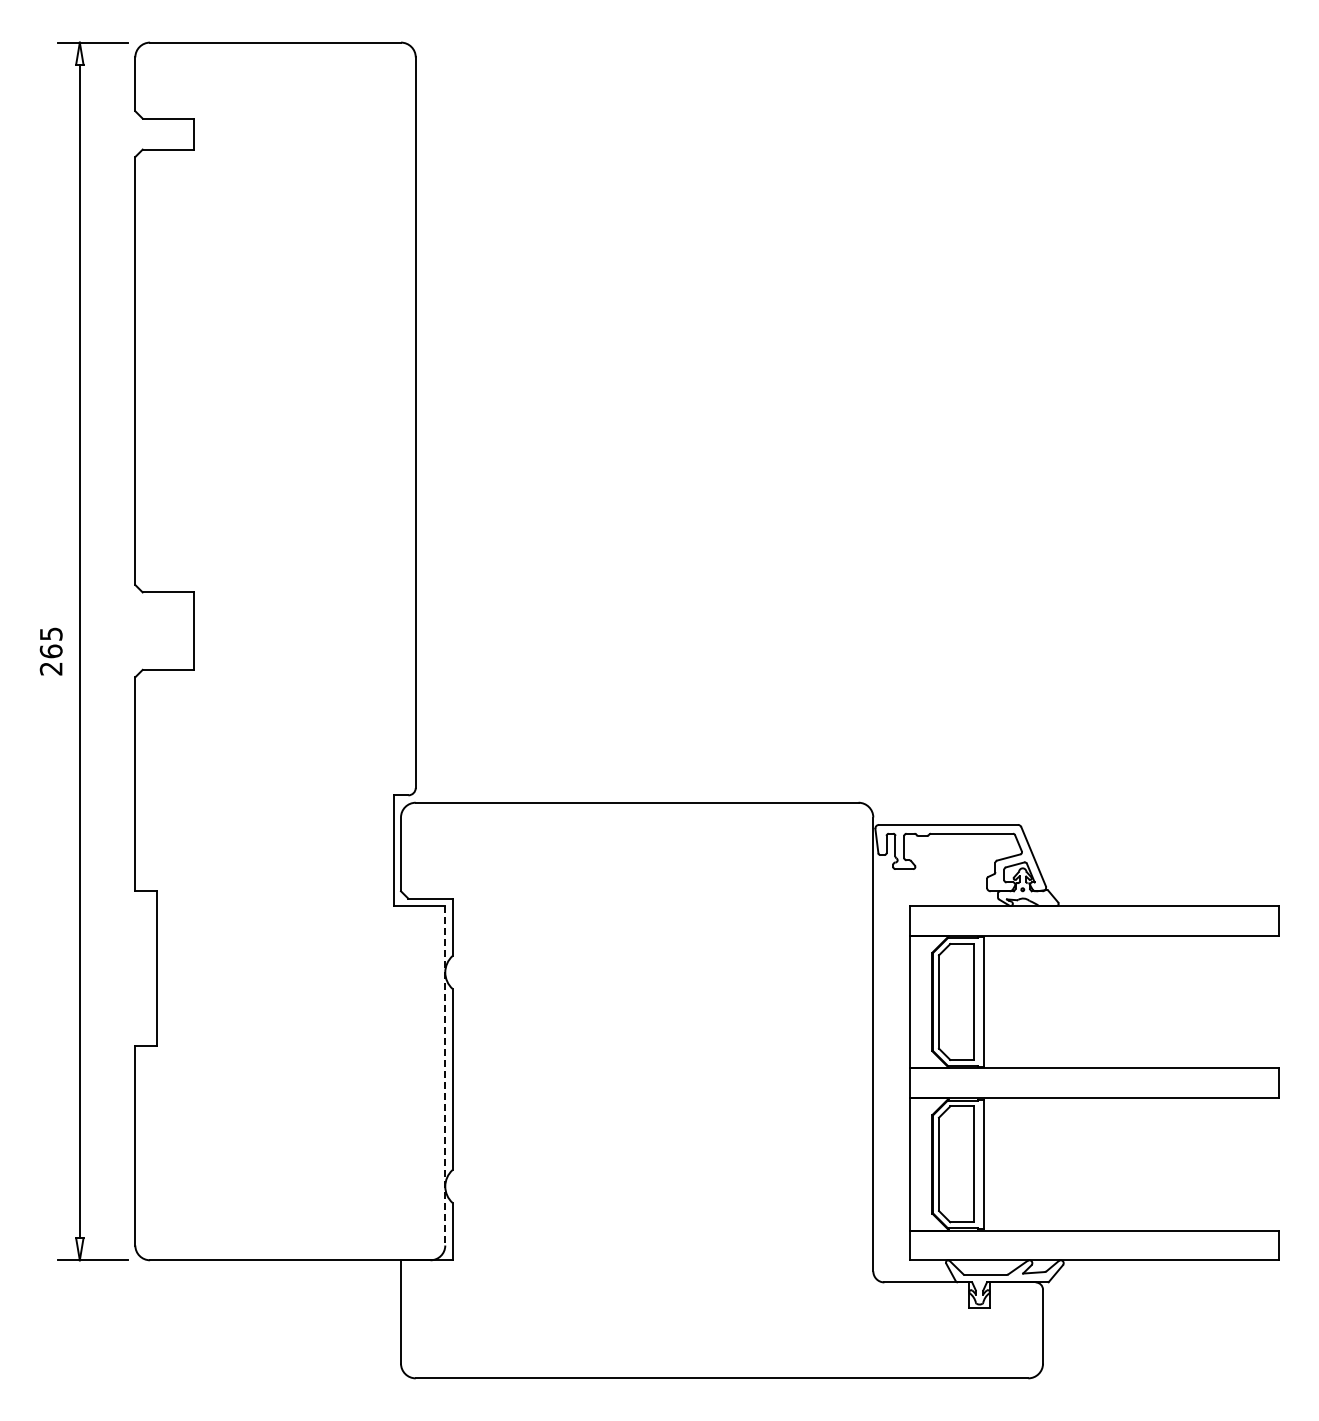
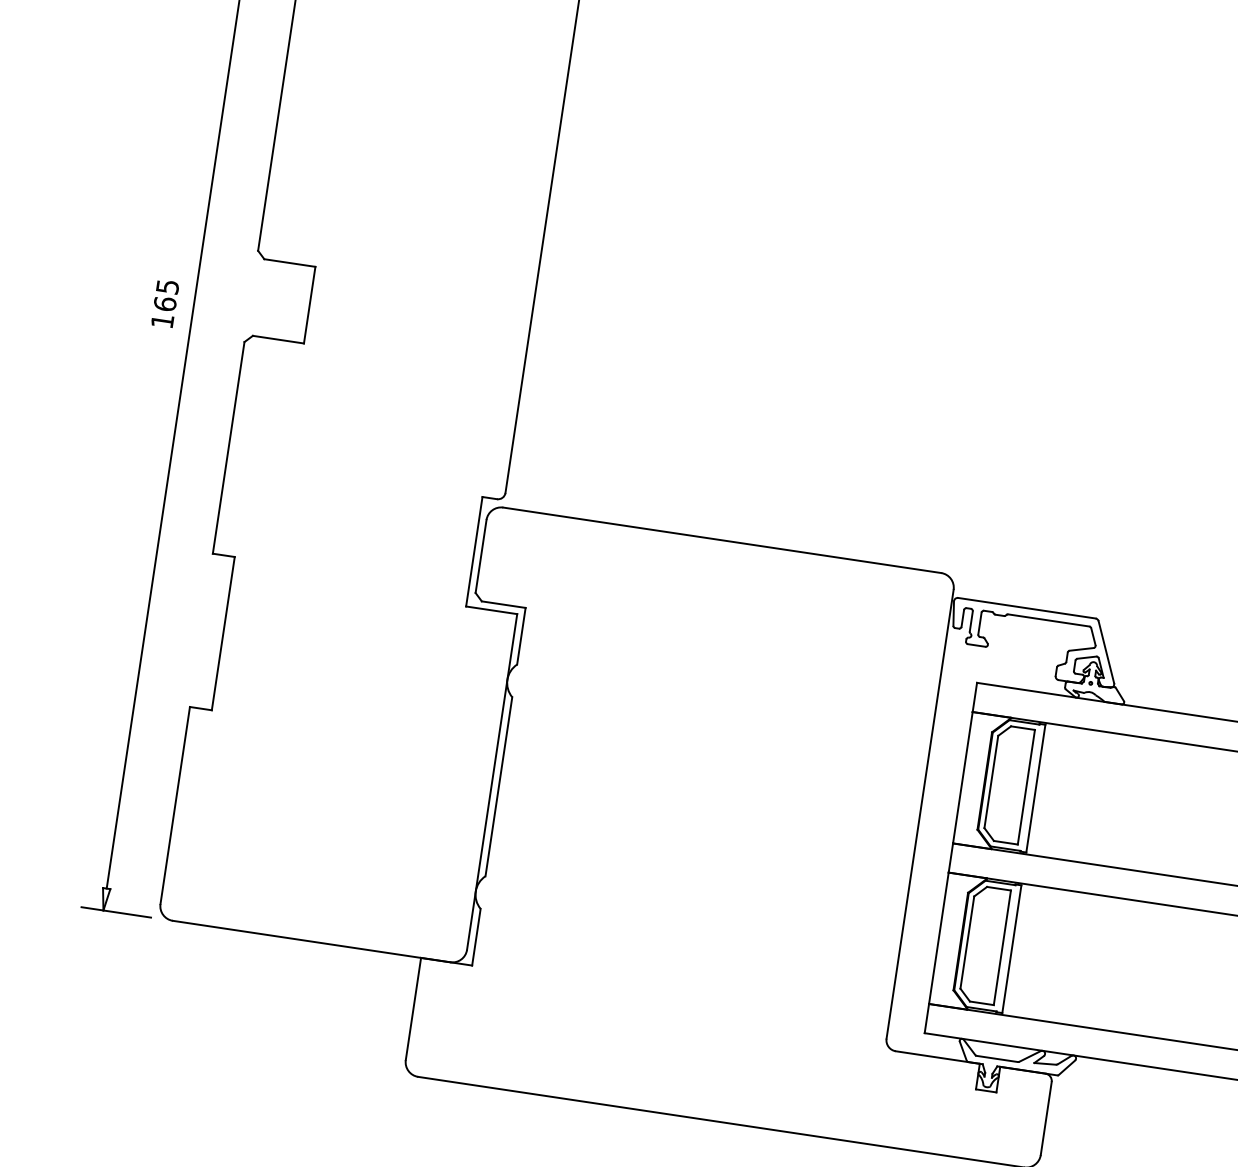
text: (50, 668) -> (161, 320), 265 -> 165
line: (445, 1075) -> (492, 781), dashed -> solid

